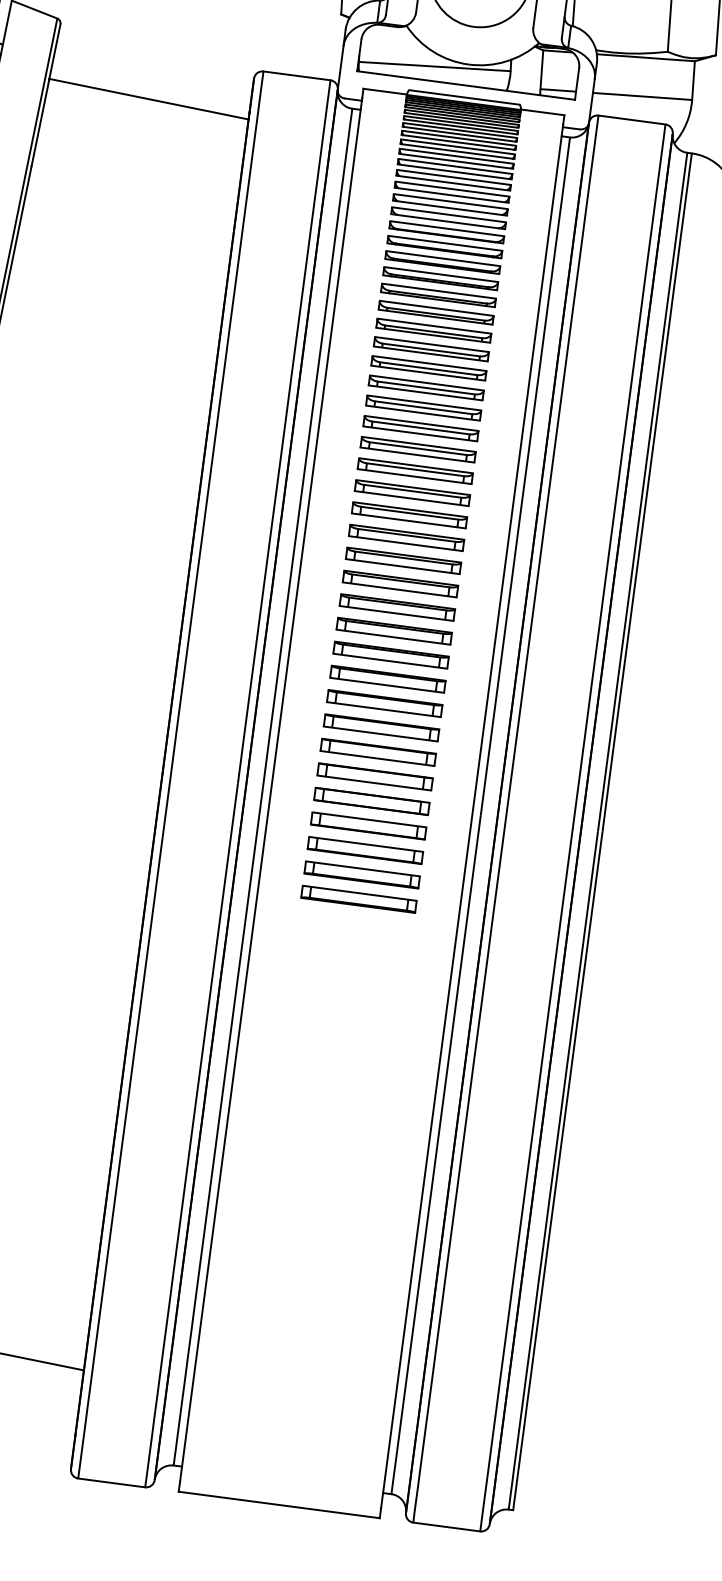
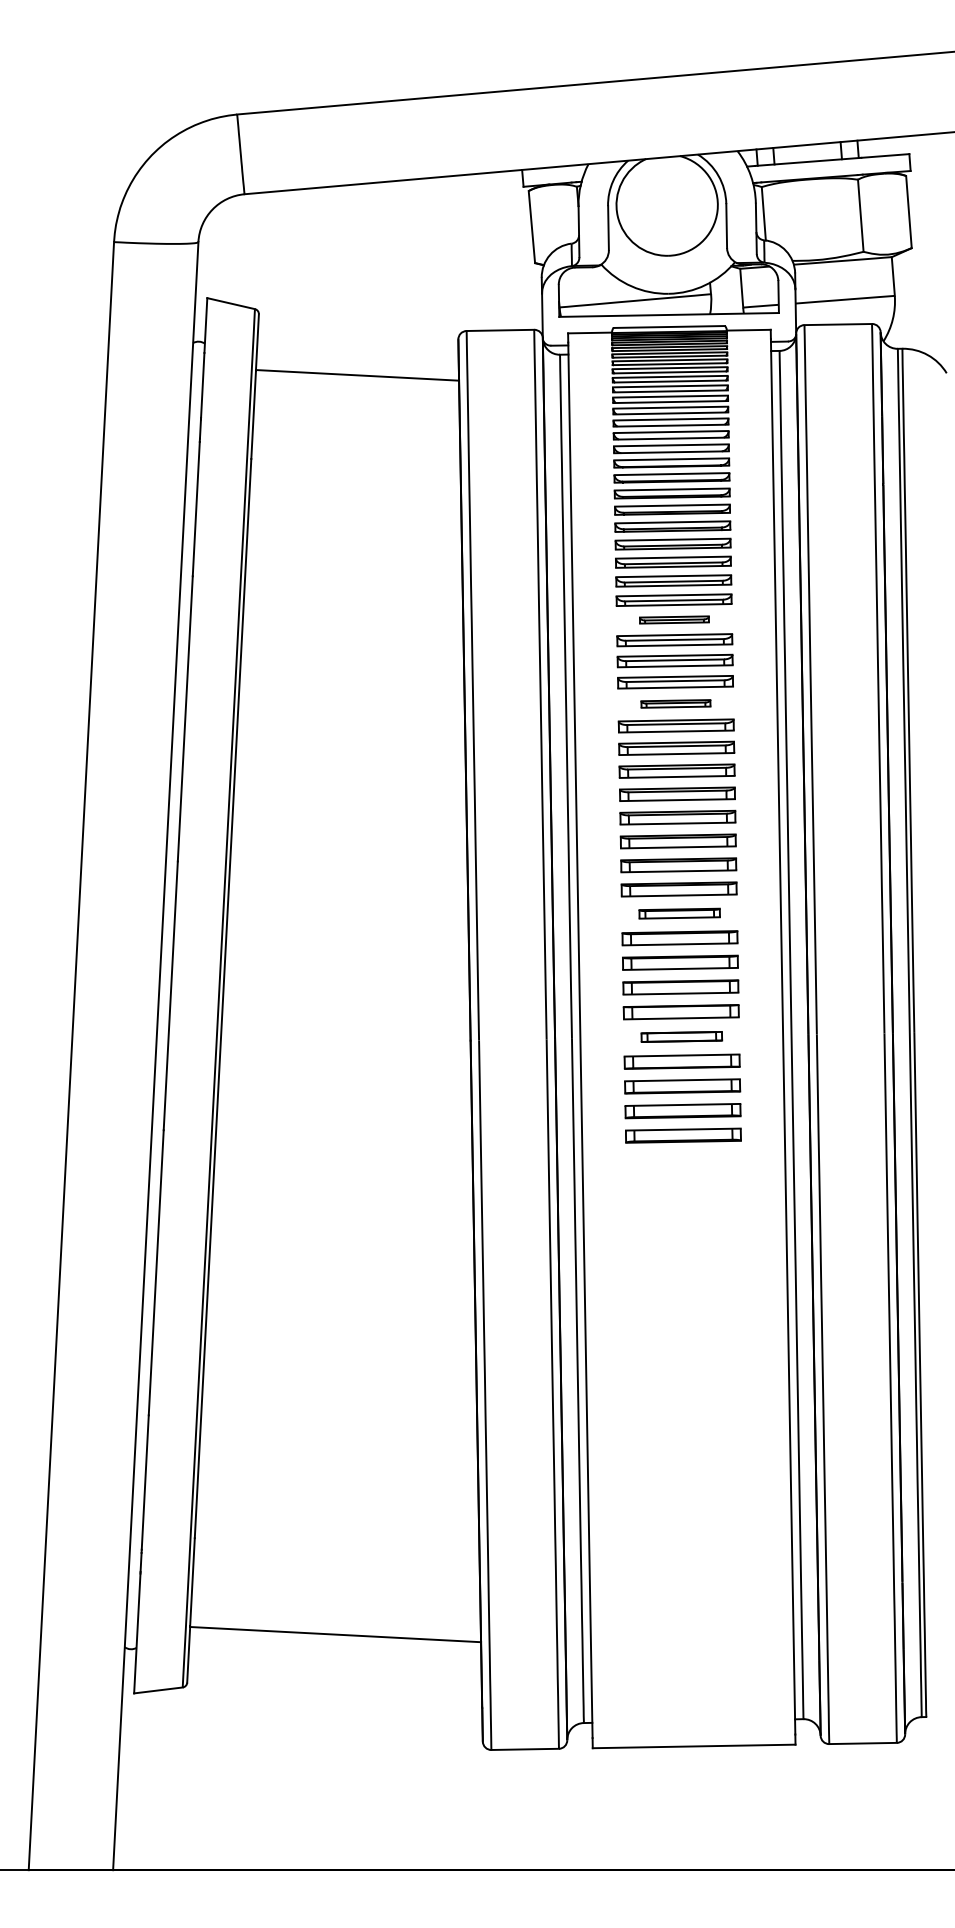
part: (426, 387) -> (674, 619), size x0.6
part: (414, 470) -> (675, 703), size x0.6
part: (387, 679) -> (679, 913), size x0.7
part: (371, 800) -> (681, 1036), size x0.7

